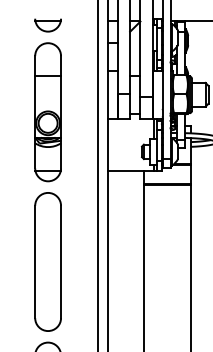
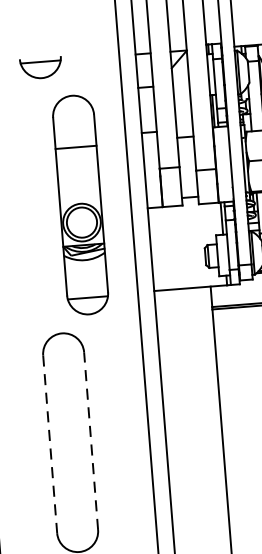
part: (47, 112) -> (79, 205), moved
line: (61, 261) -> (91, 440), solid -> dashed
line: (35, 262) -> (50, 445), solid -> dashed

